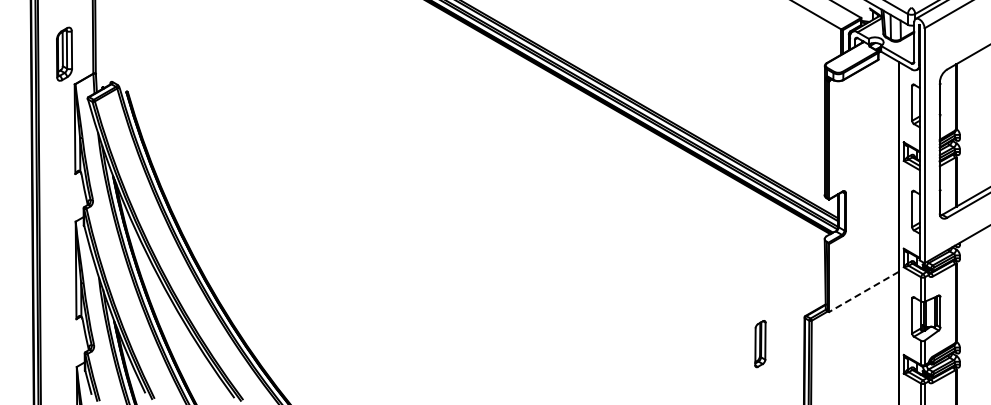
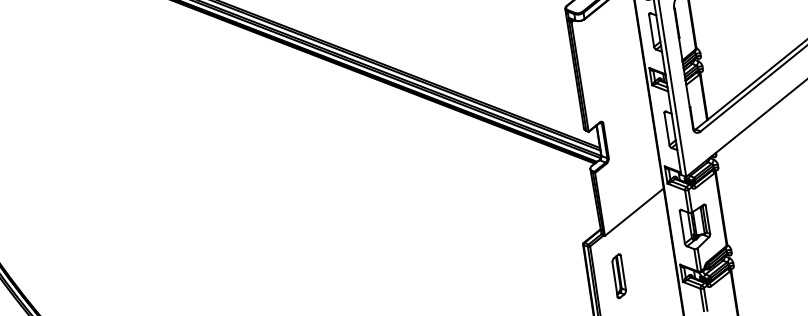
line: (863, 292) -> (633, 212), dashed -> solid
part: (760, 344) -> (619, 276), moved

